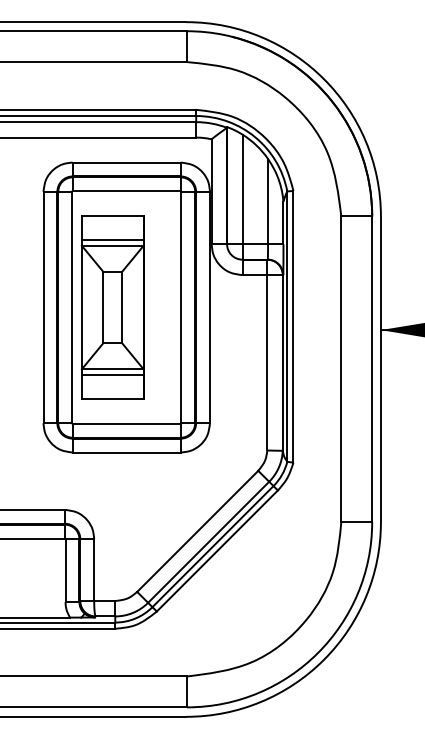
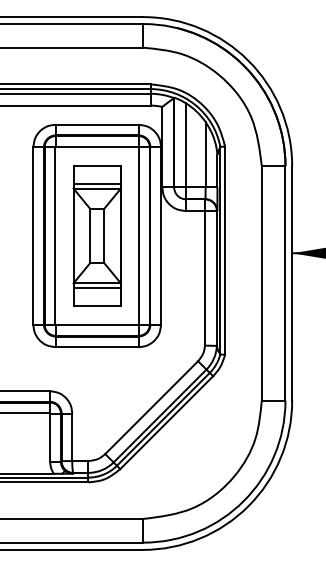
part: (112, 307) -> (97, 235), moved

